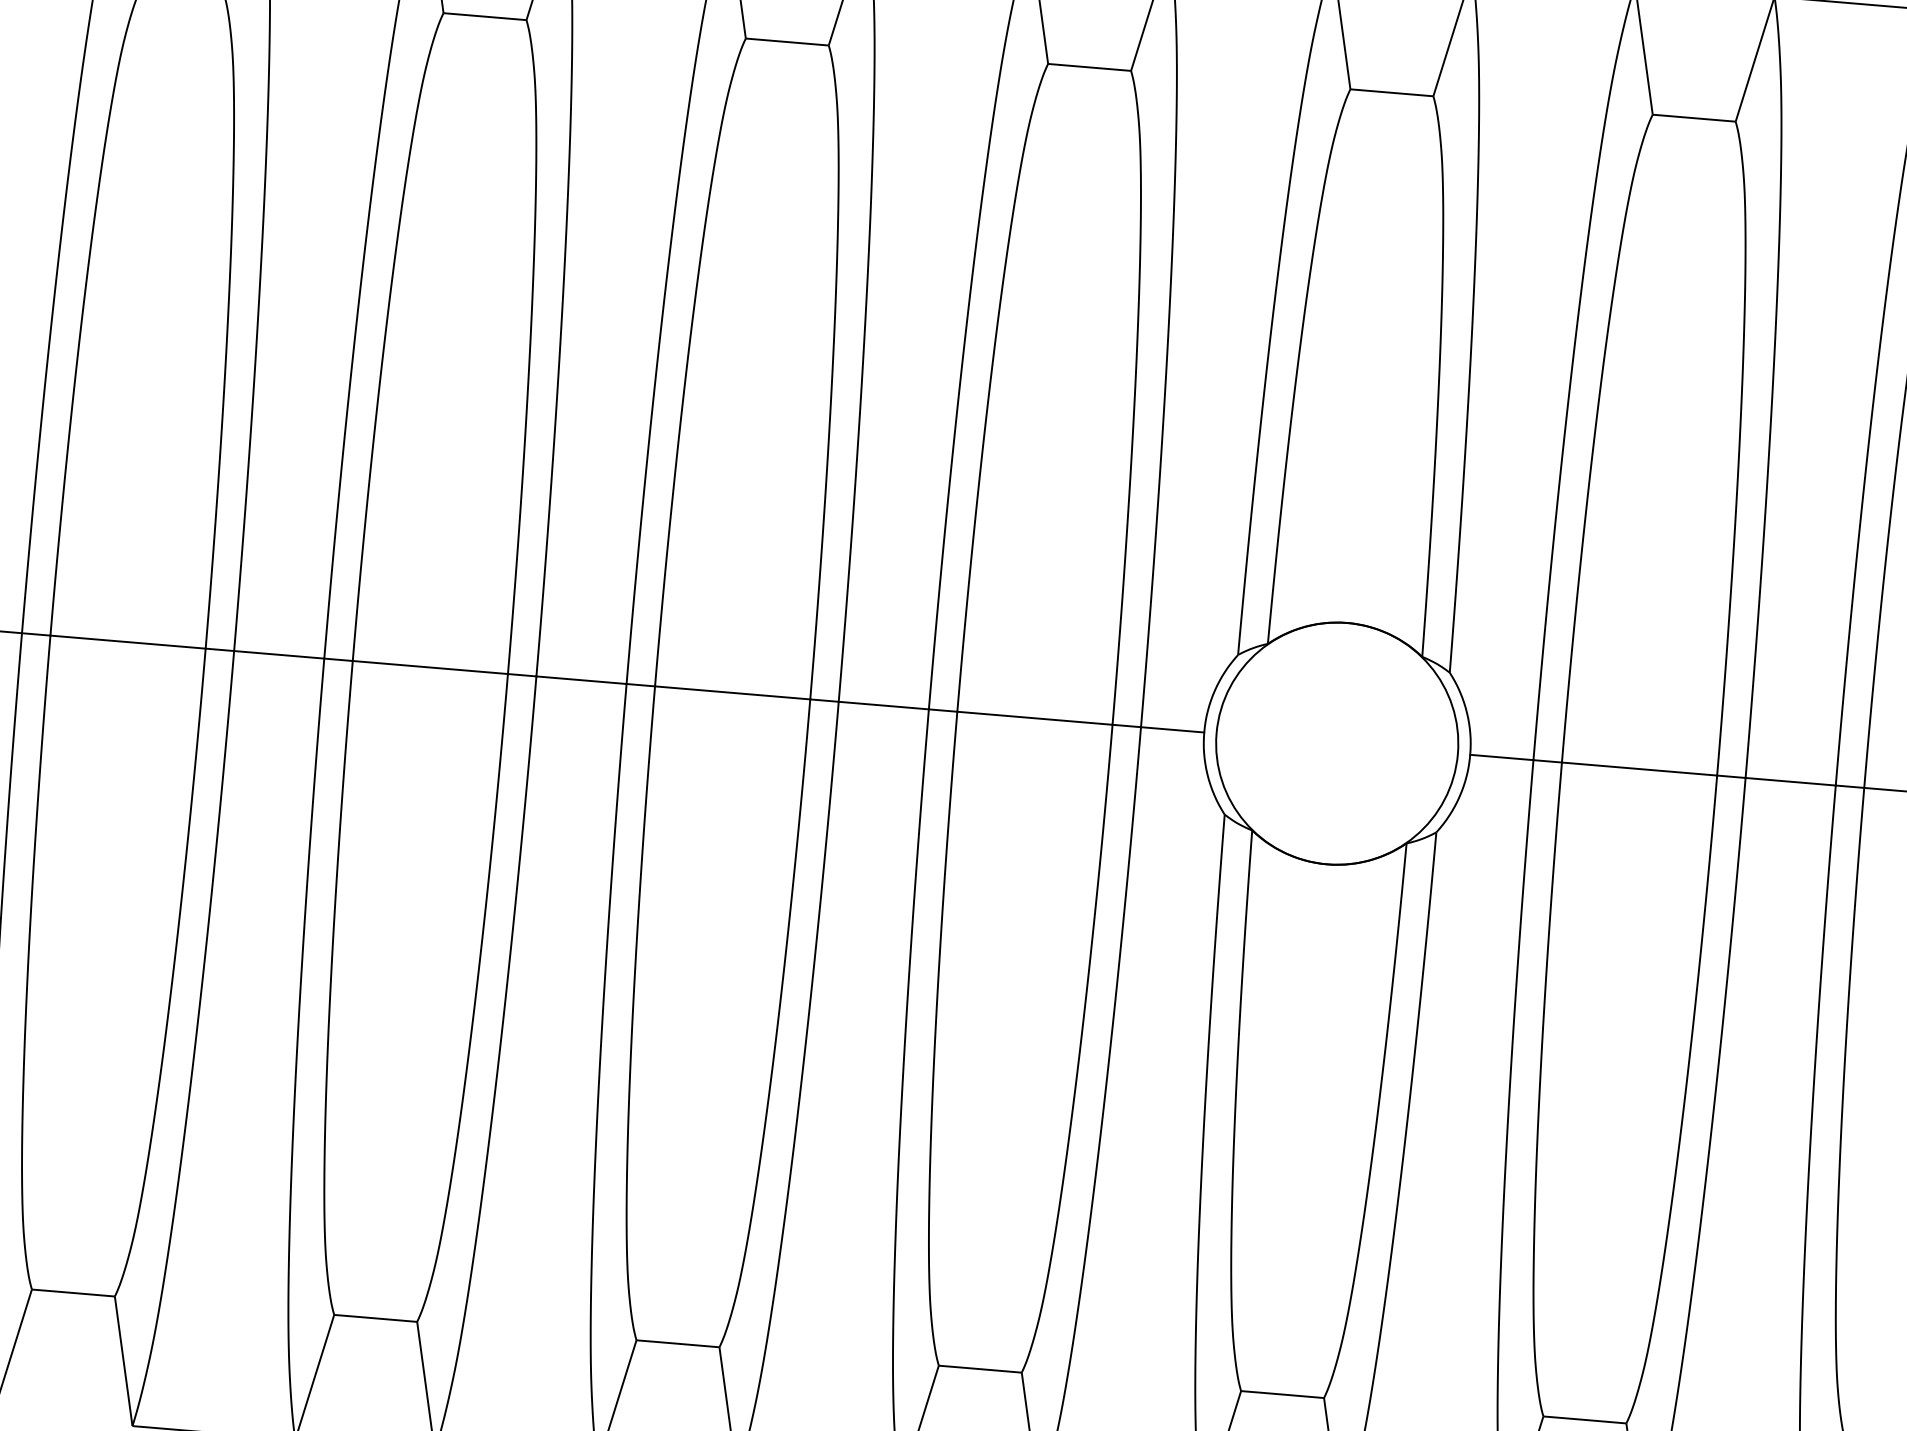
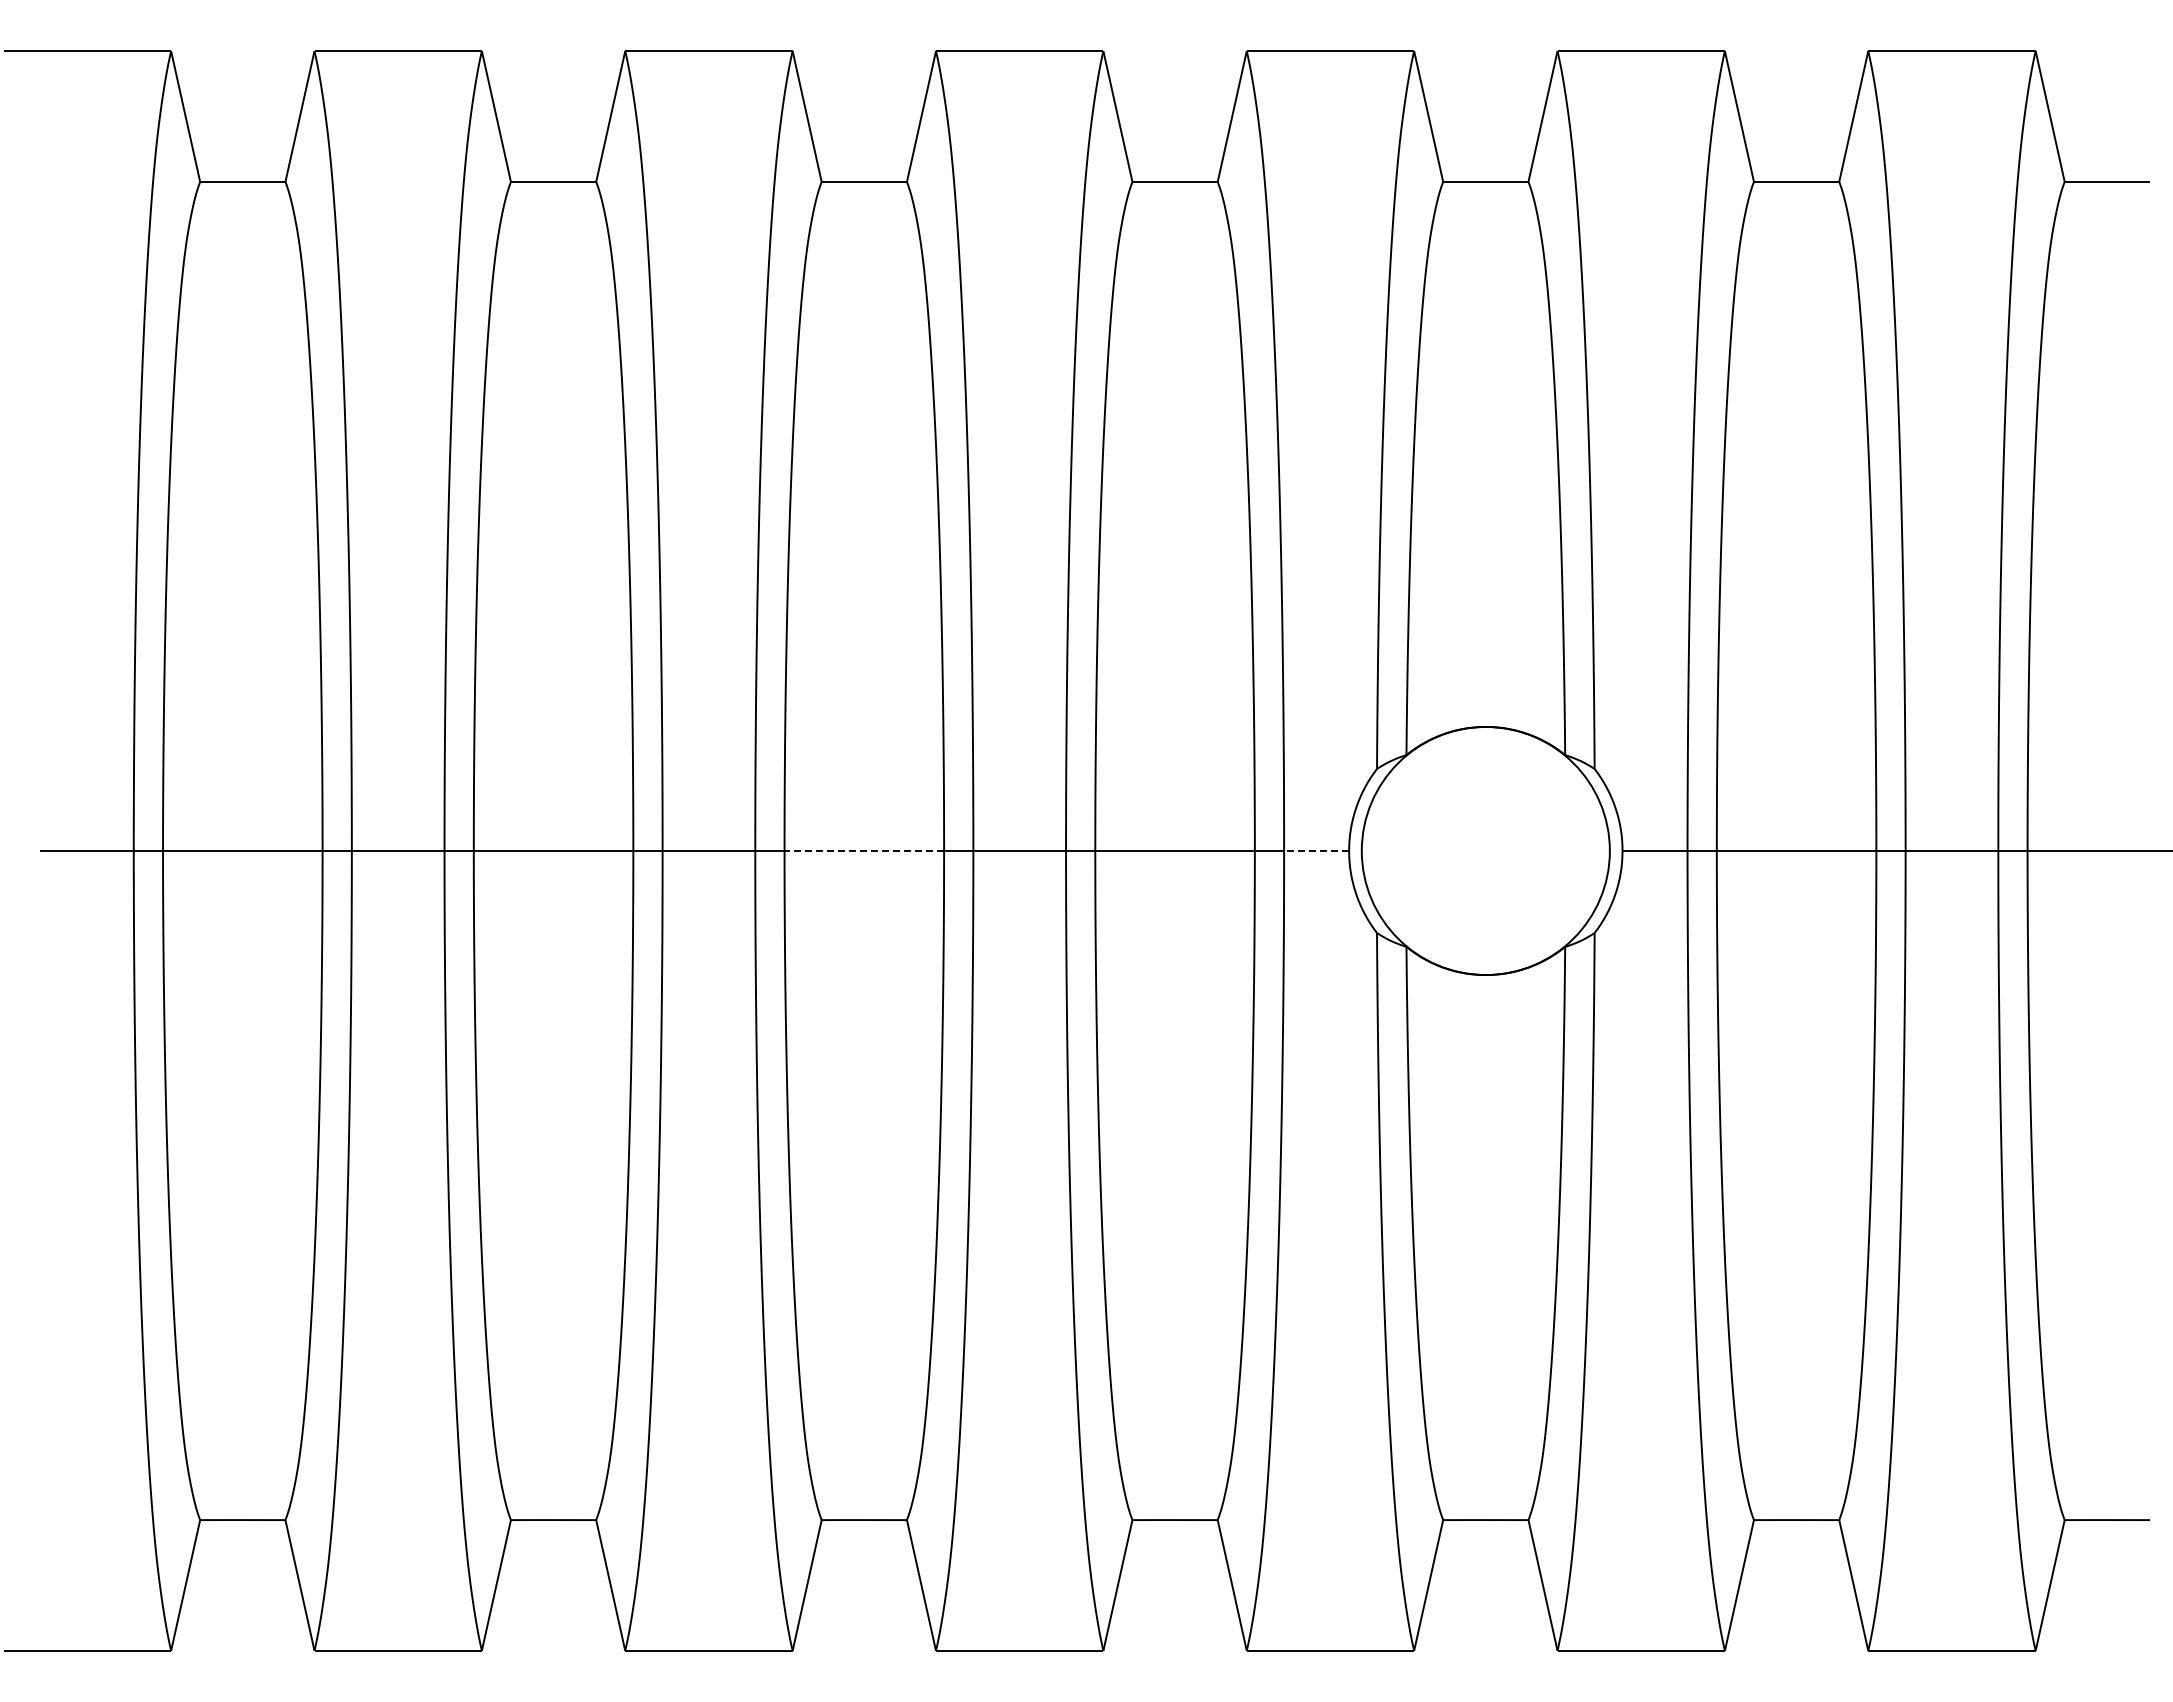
line: (732, 692) -> (864, 850), solid -> dashed
line: (1172, 729) -> (1316, 850), solid -> dashed

